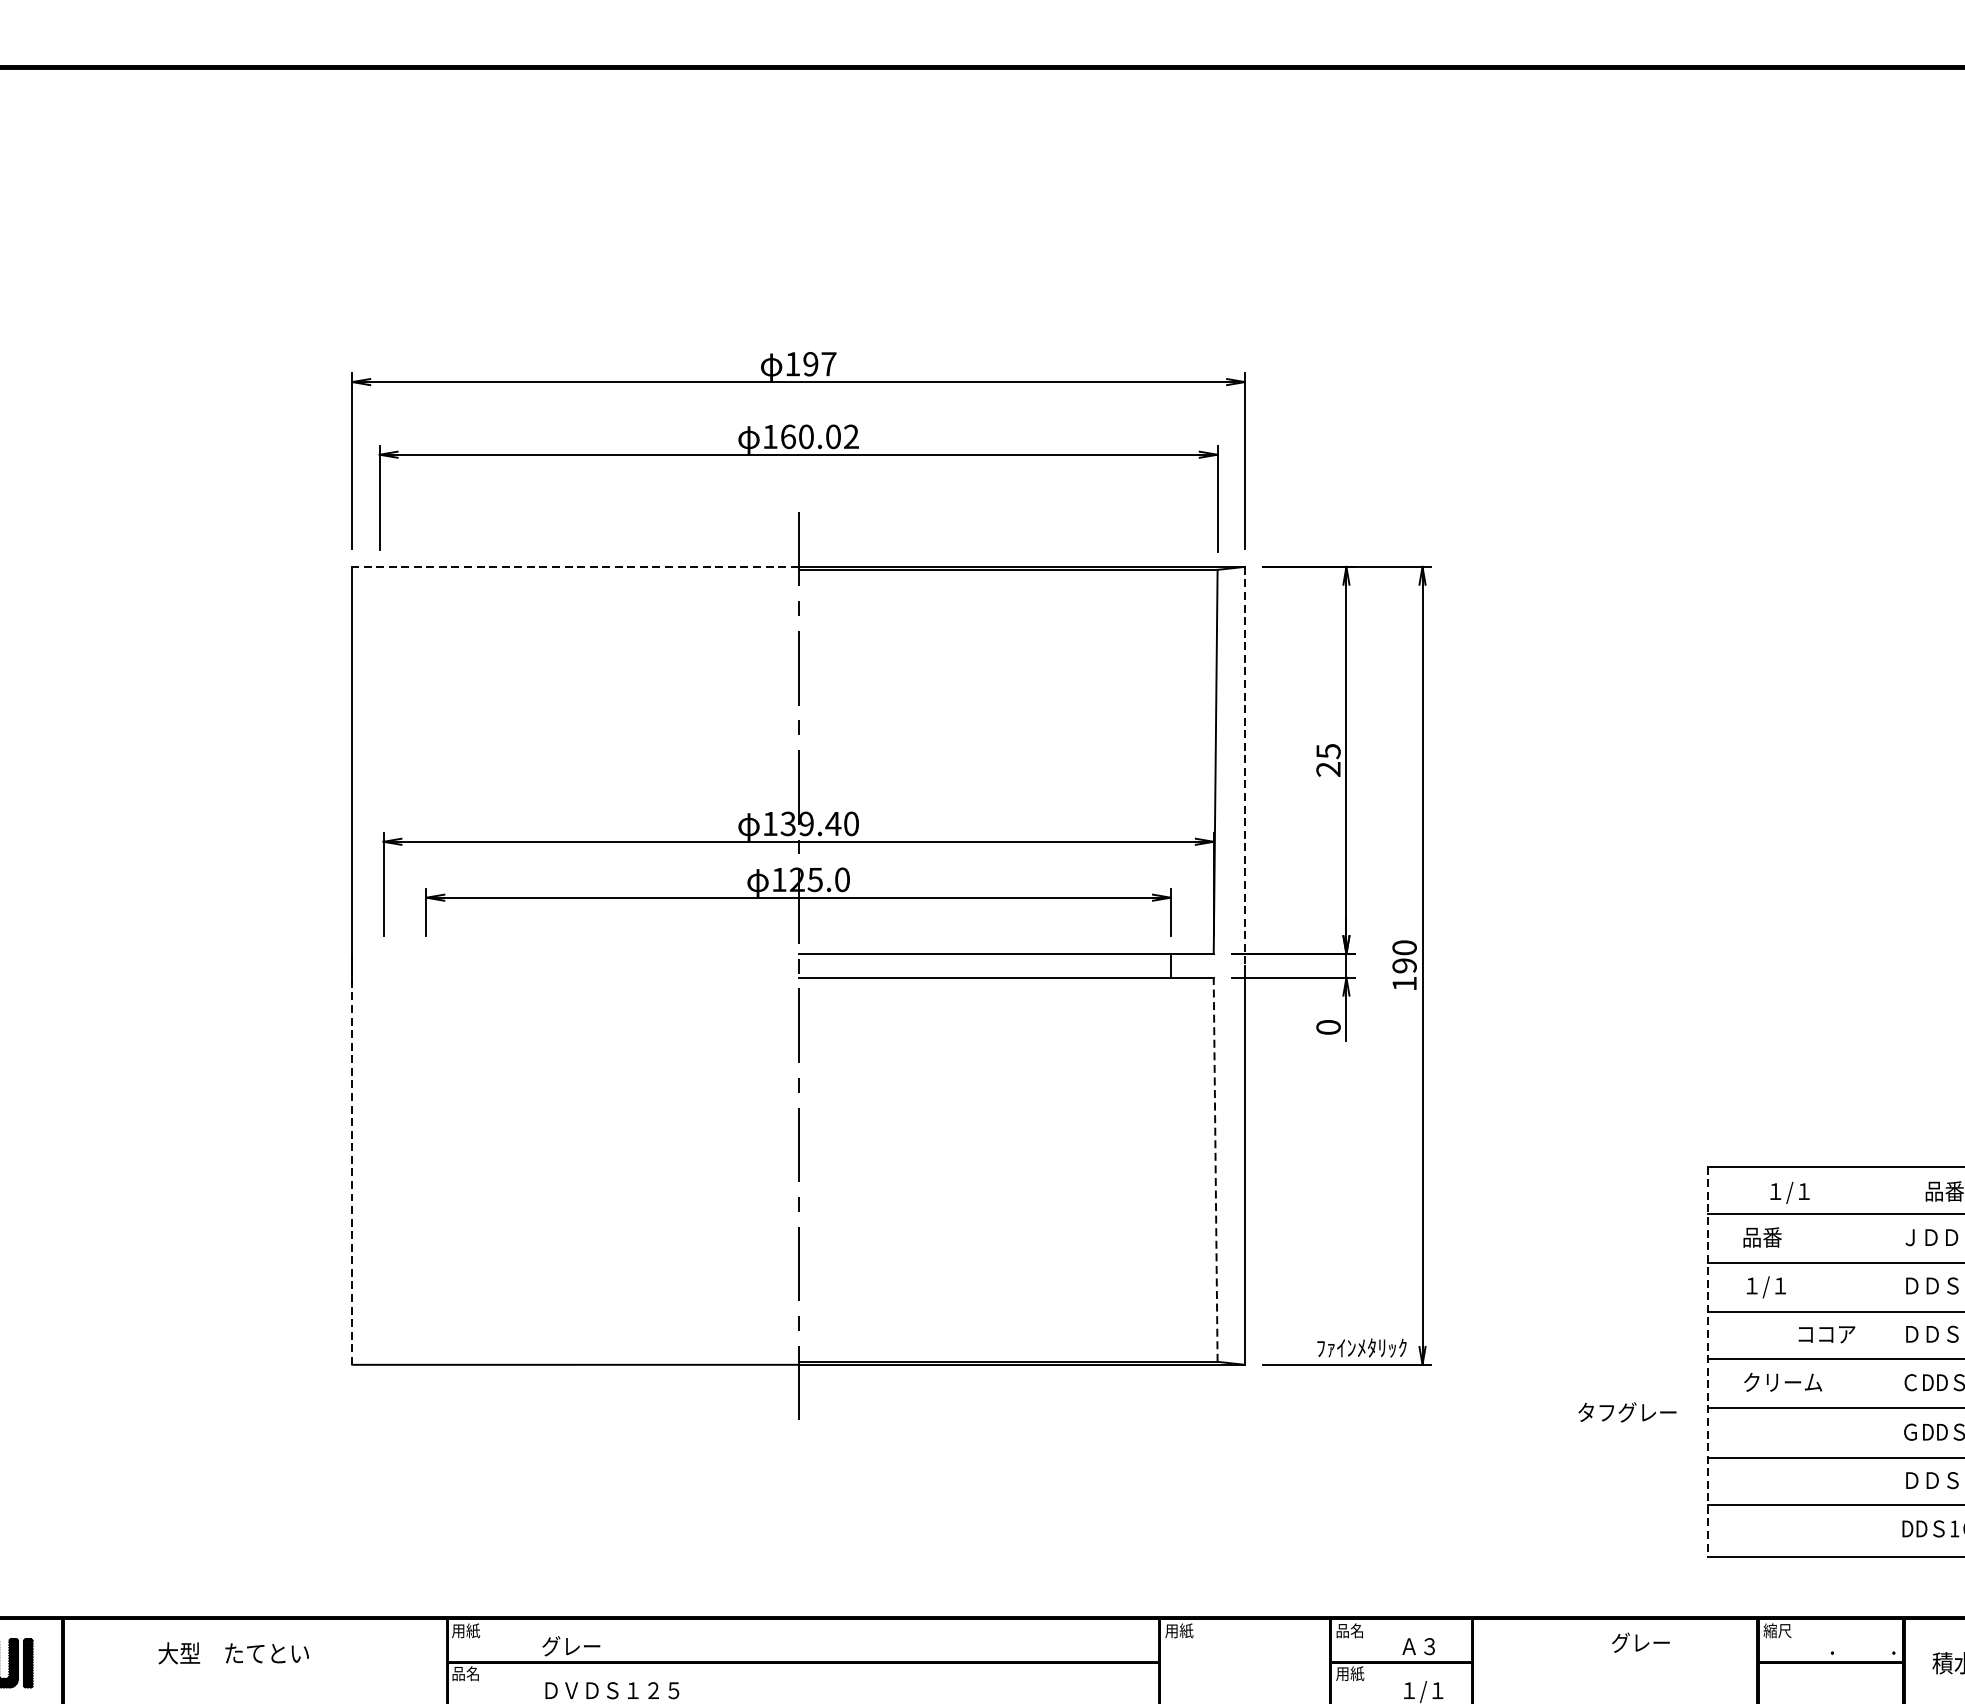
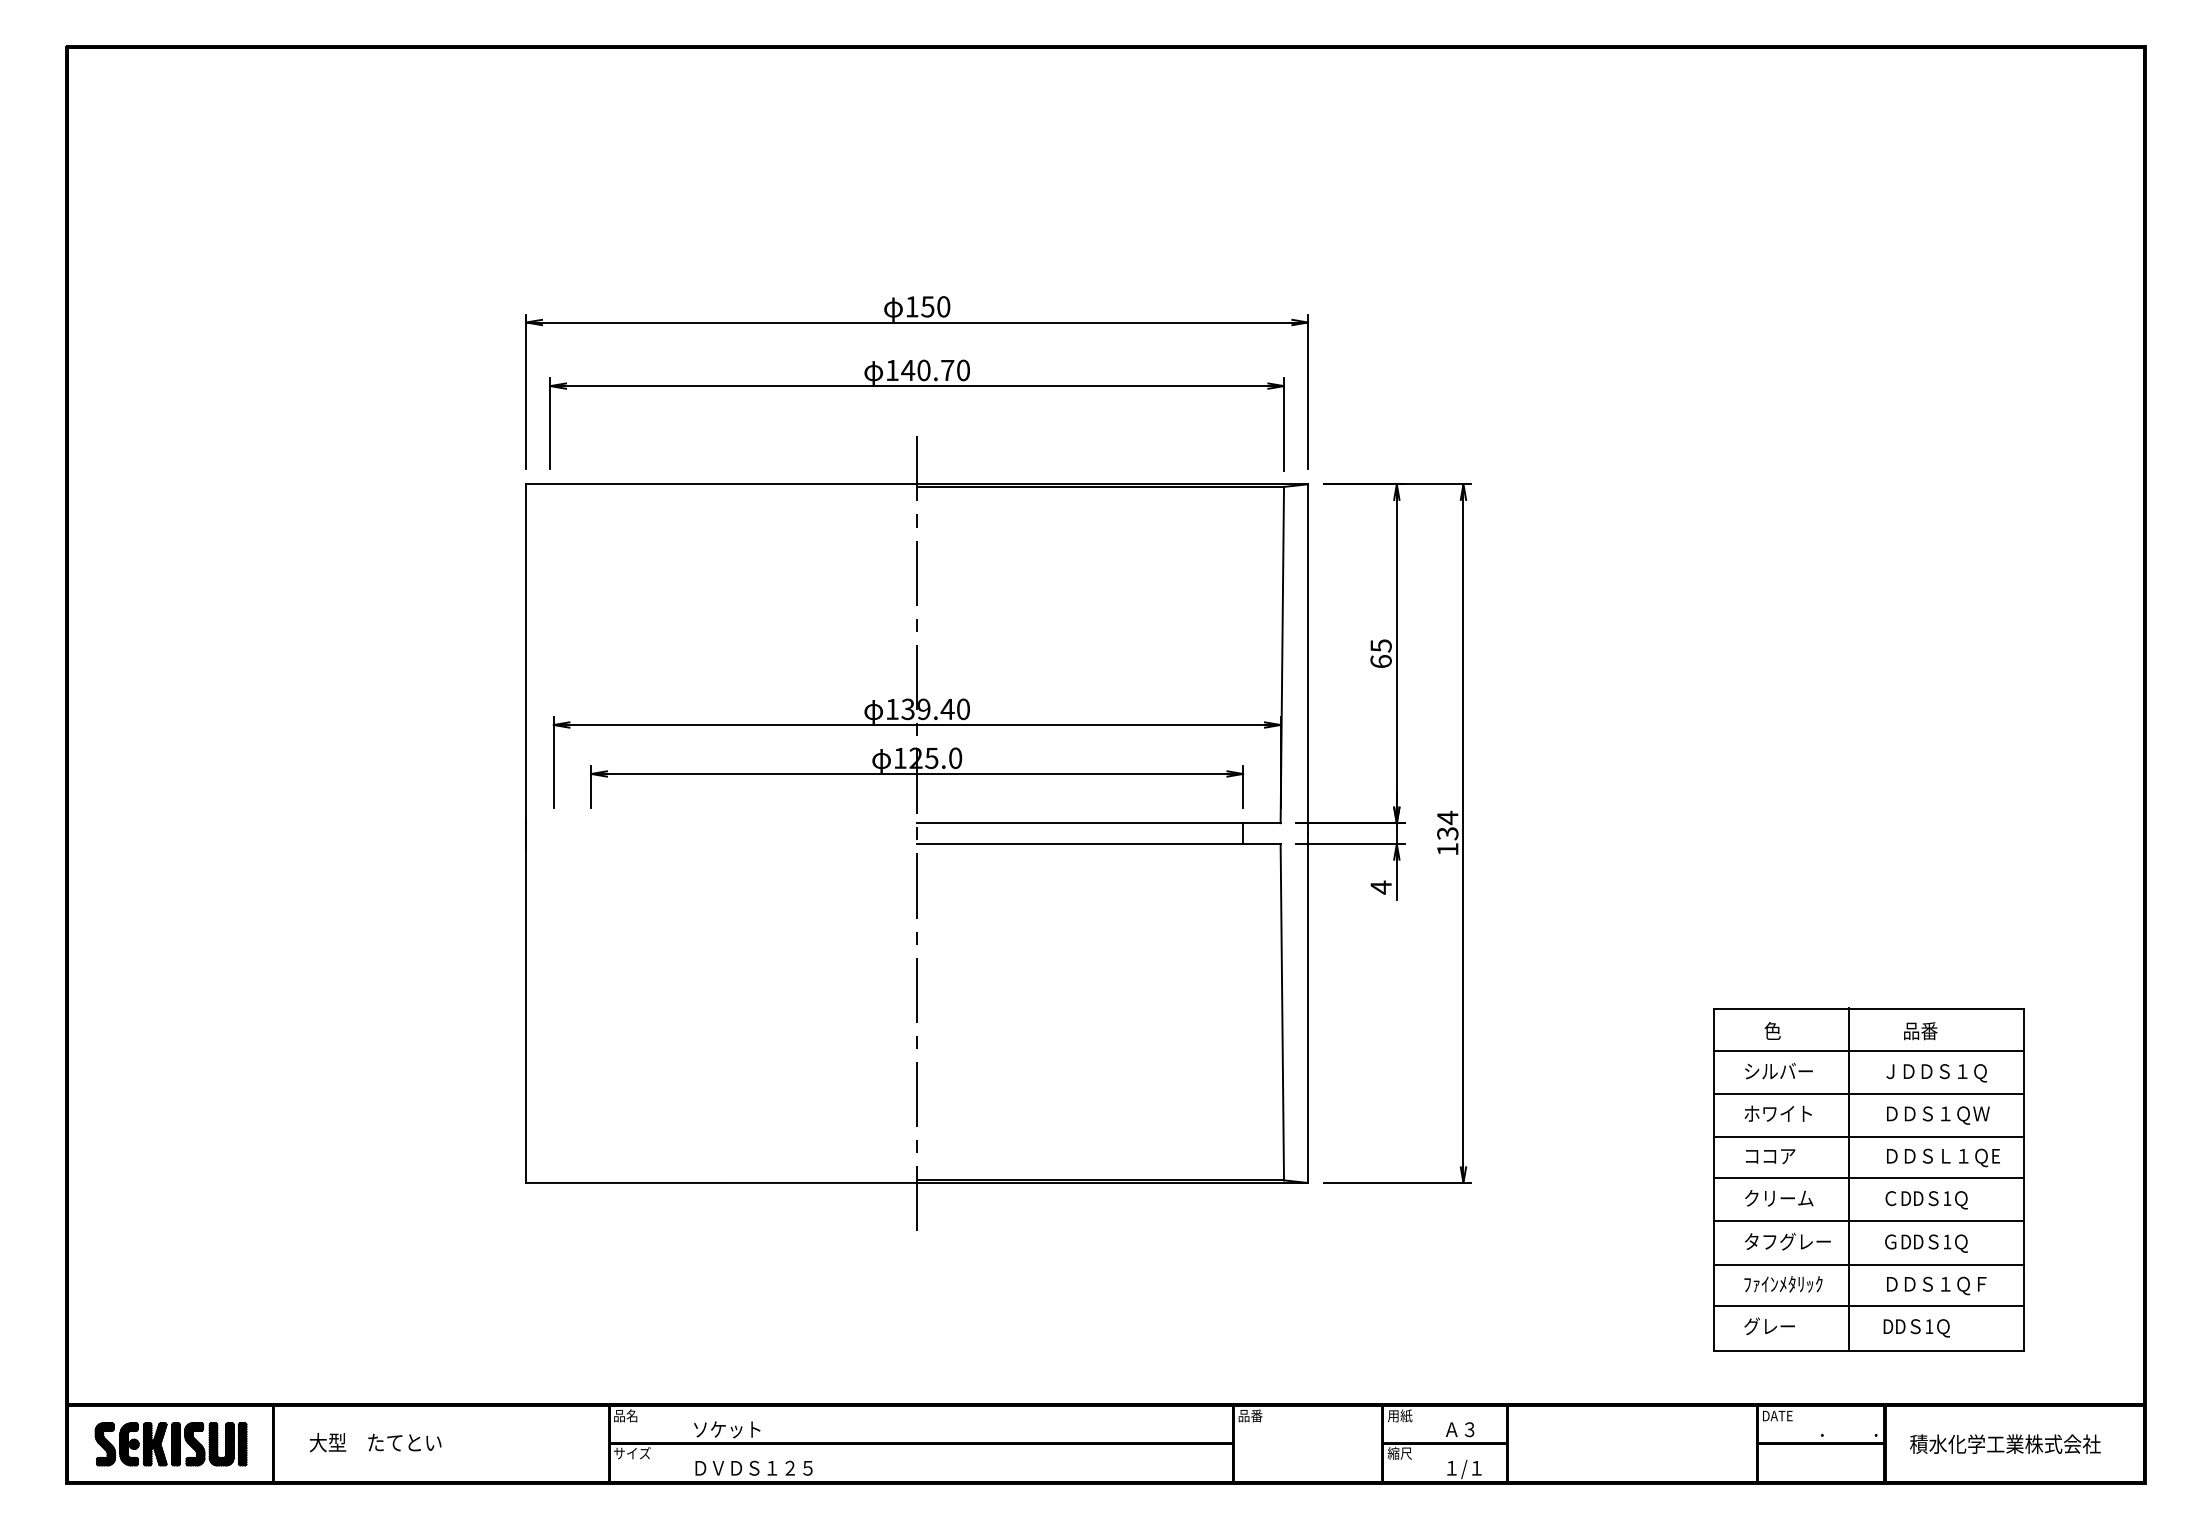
text: (819, 363) -> (935, 306), 197 -> 150
text: (819, 436) -> (935, 370), 160.02 -> 140.70
line: (575, 567) -> (721, 484), dashed -> solid
line: (1245, 765) -> (1308, 658), dashed -> solid
text: (1327, 769) -> (1380, 661), 25 -> 65
text: (1404, 956) -> (1447, 825), 190 -> 134
text: (1327, 1027) -> (1380, 887), 0 -> 4
line: (352, 1156) -> (526, 1000), dashed -> solid
line: (1215, 1168) -> (1282, 1011), dashed -> solid
text: (1788, 1192) -> (1783, 1032), １/１ -> 色
text: (1782, 1237) -> (1778, 1071), 品番 -> シルバー
text: (1781, 1286) -> (1777, 1114), １/１ -> ホワイト
text: (1826, 1334) -> (1770, 1156), moved
text: (1362, 1348) -> (1783, 1284), moved
line: (1862, 1360) -> (1848, 1179), added
line: (1708, 1362) -> (1713, 1180), dashed -> solid
text: (1627, 1412) -> (1787, 1241), moved
text: (465, 1630) -> (625, 1415), 用紙 -> 品名
text: (1179, 1630) -> (1250, 1415), 用紙 -> 品番
text: (1349, 1630) -> (1399, 1415), 品名 -> 用紙
text: (1781, 1630) -> (1777, 1415), 縮尺 -> DATE
text: (1640, 1642) -> (1769, 1326), moved
text: (580, 1646) -> (726, 1429), グレー -> ソケット
text: (233, 1653) -> (375, 1442), moved
text: (1349, 1672) -> (1399, 1452), 用紙 -> 縮尺
text: (473, 1673) -> (632, 1453), 品名 -> サイズ

